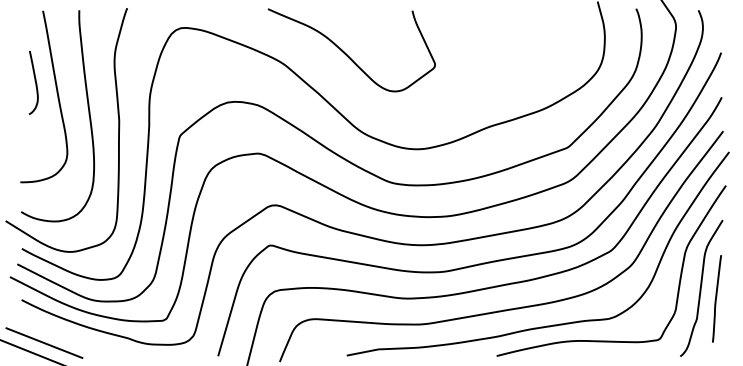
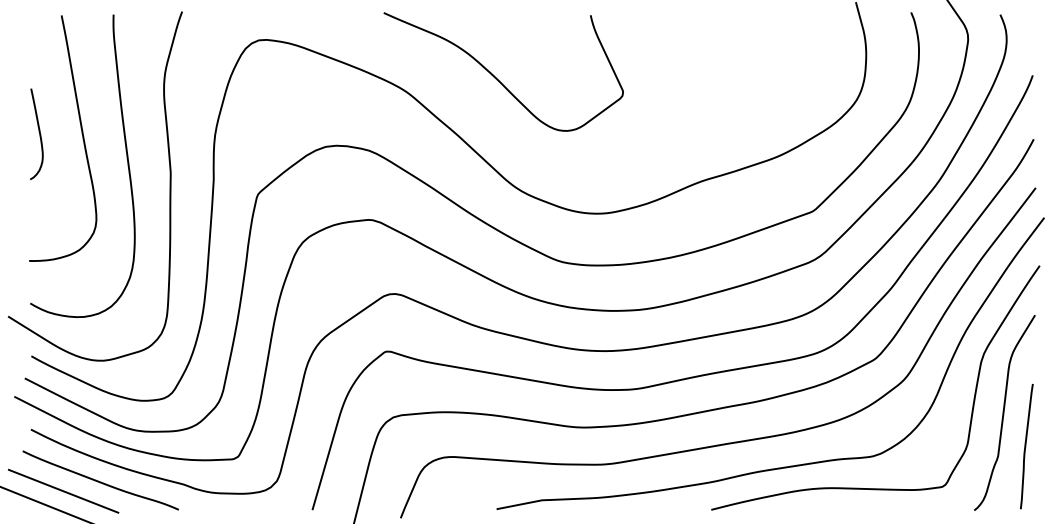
curve: (34, 81) -> (37, 132), moved
curve: (716, 298) -> (1026, 446), moved
curve: (69, 335) -> (99, 480), added

